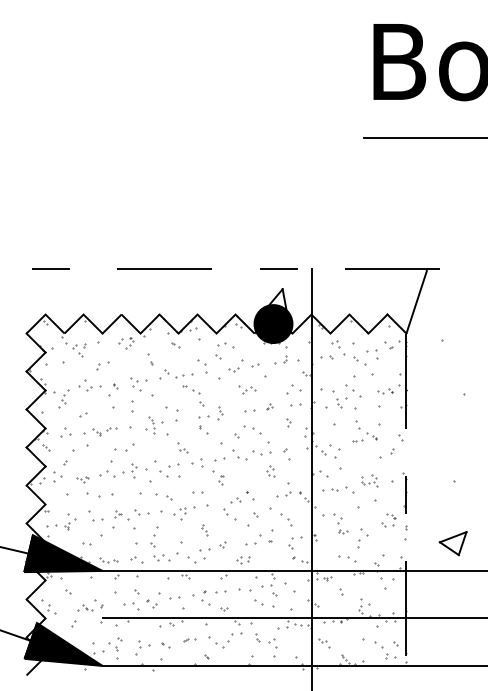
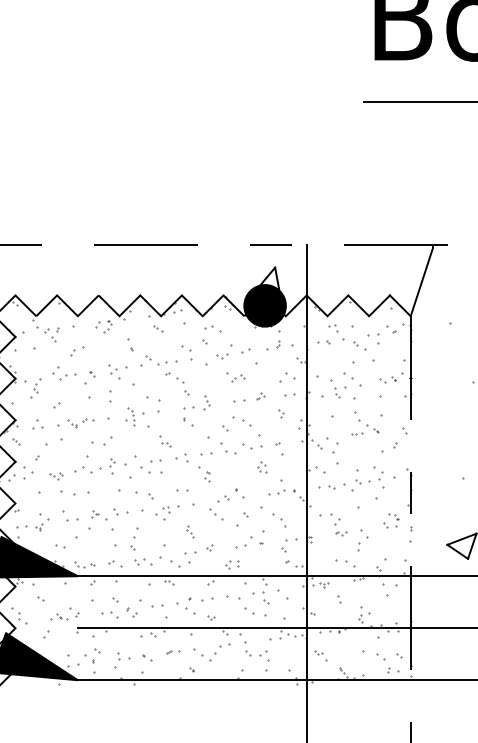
part: (369, 480) -> (370, 477), size x1.67
part: (257, 637) -> (247, 649), size x1.67

